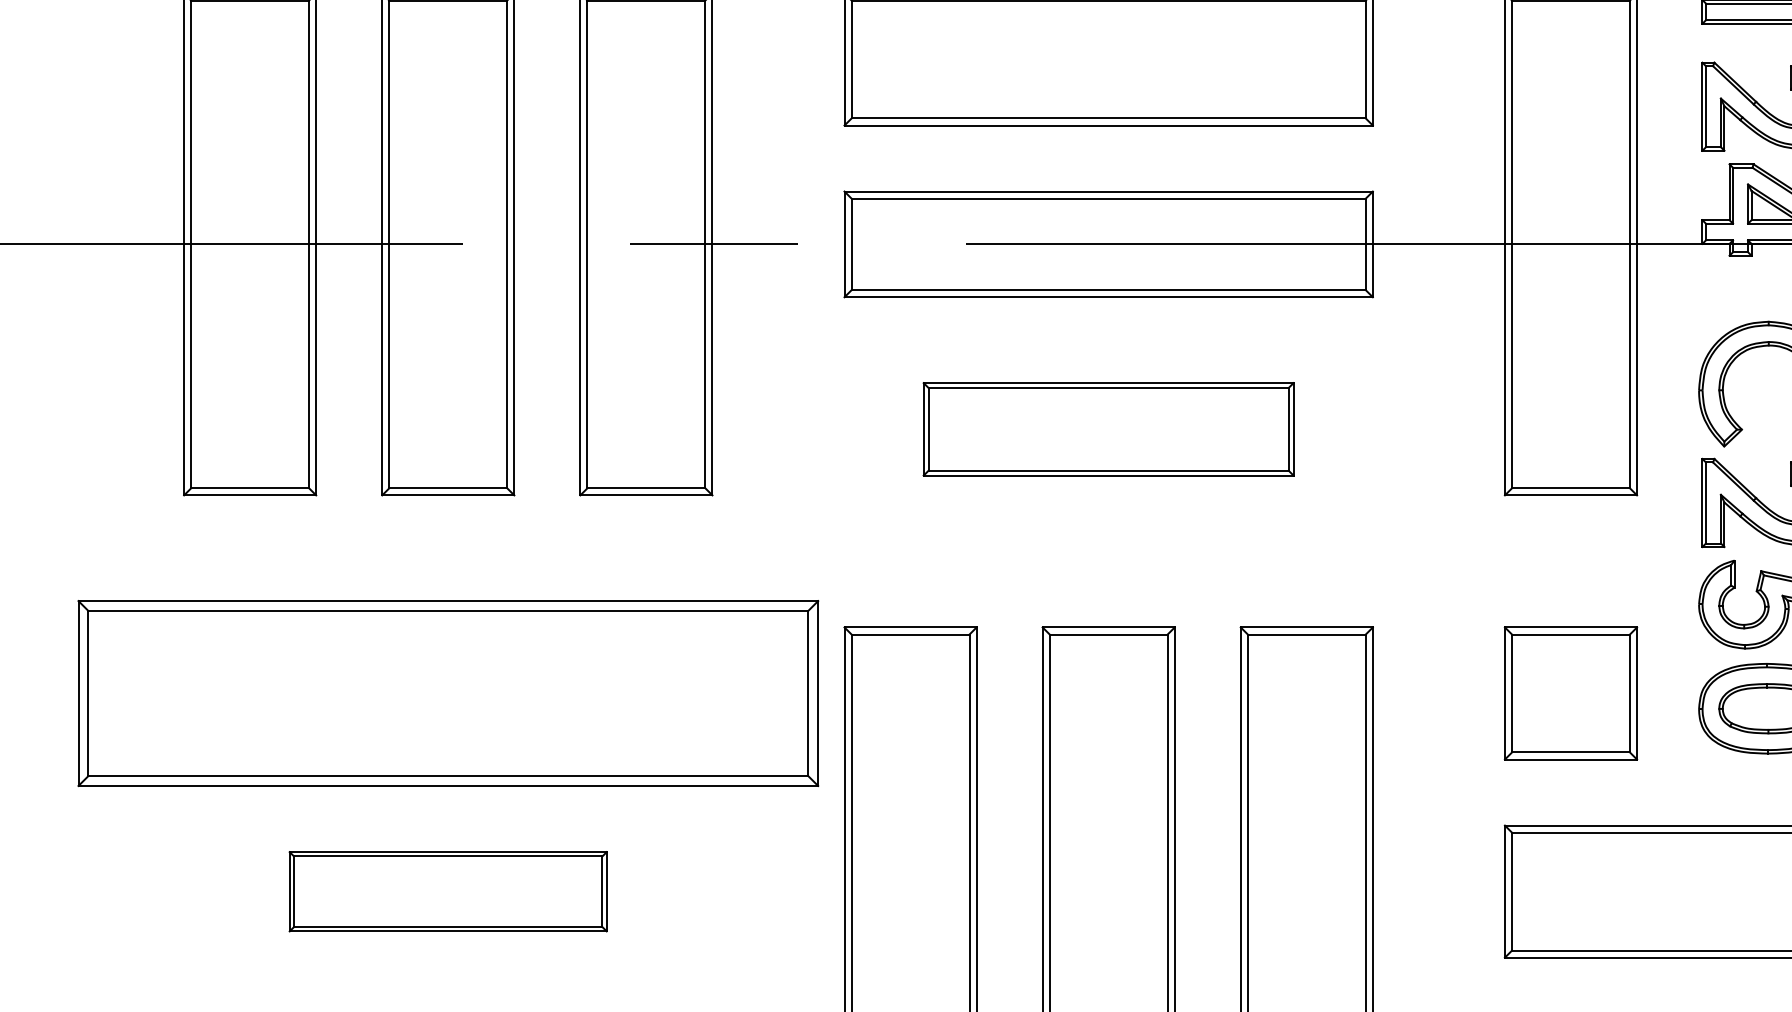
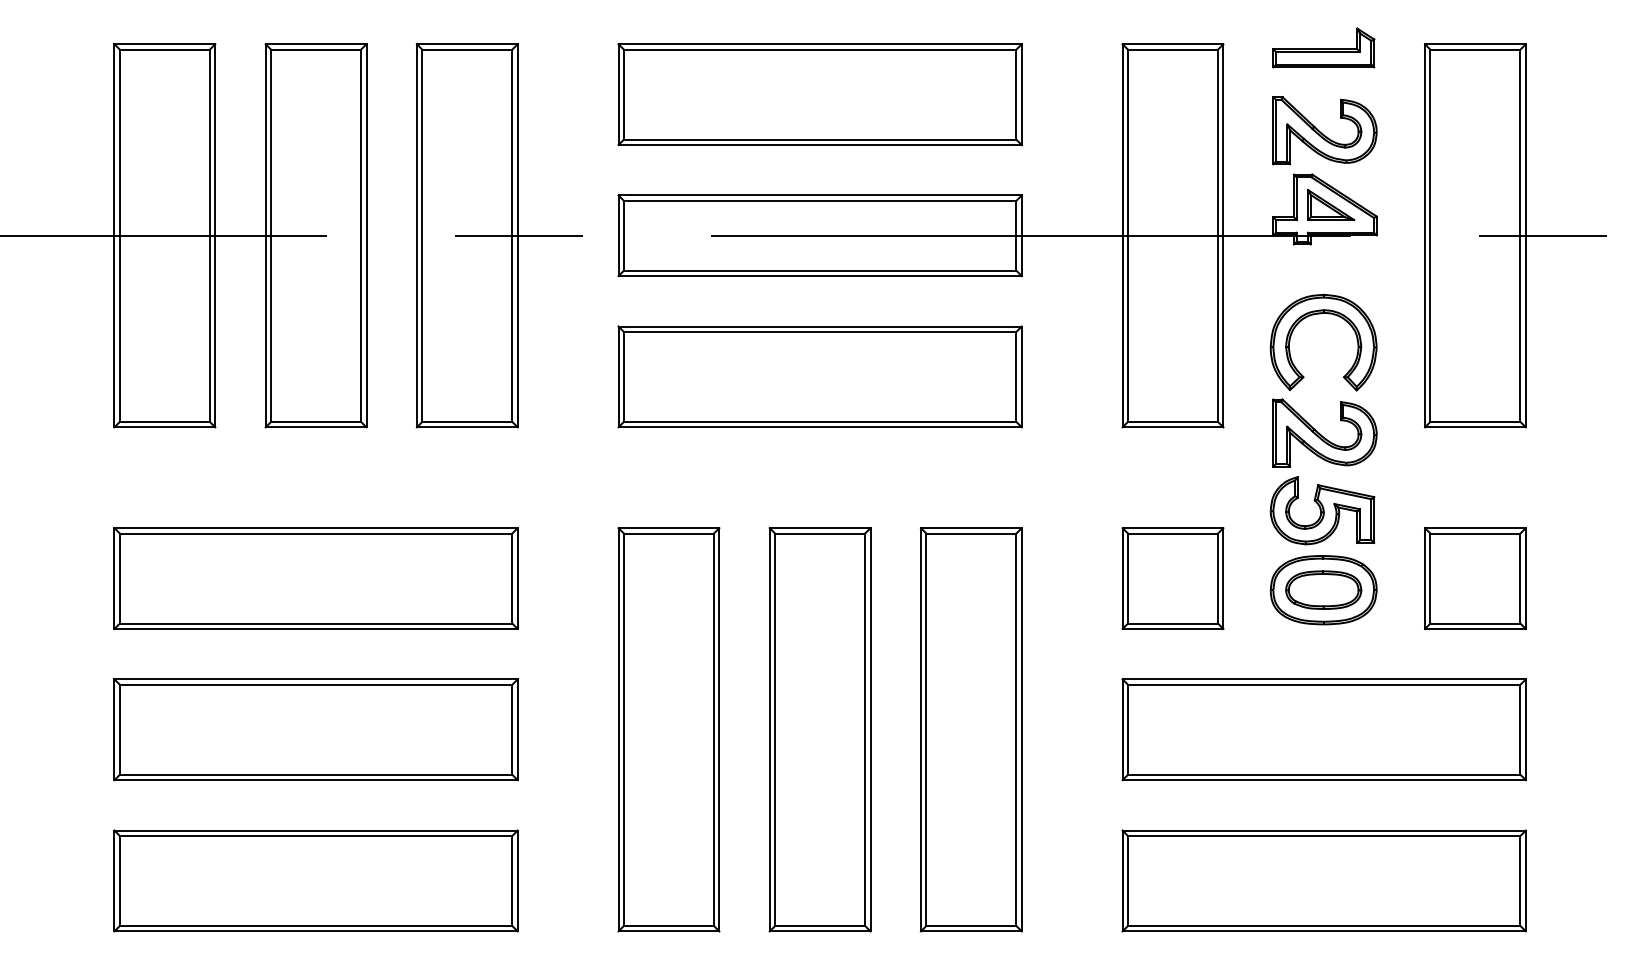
part: (1107, 428) -> (819, 376), size x1.43
part: (447, 693) -> (315, 578), size x0.71
part: (447, 891) -> (315, 729), size x1.67

